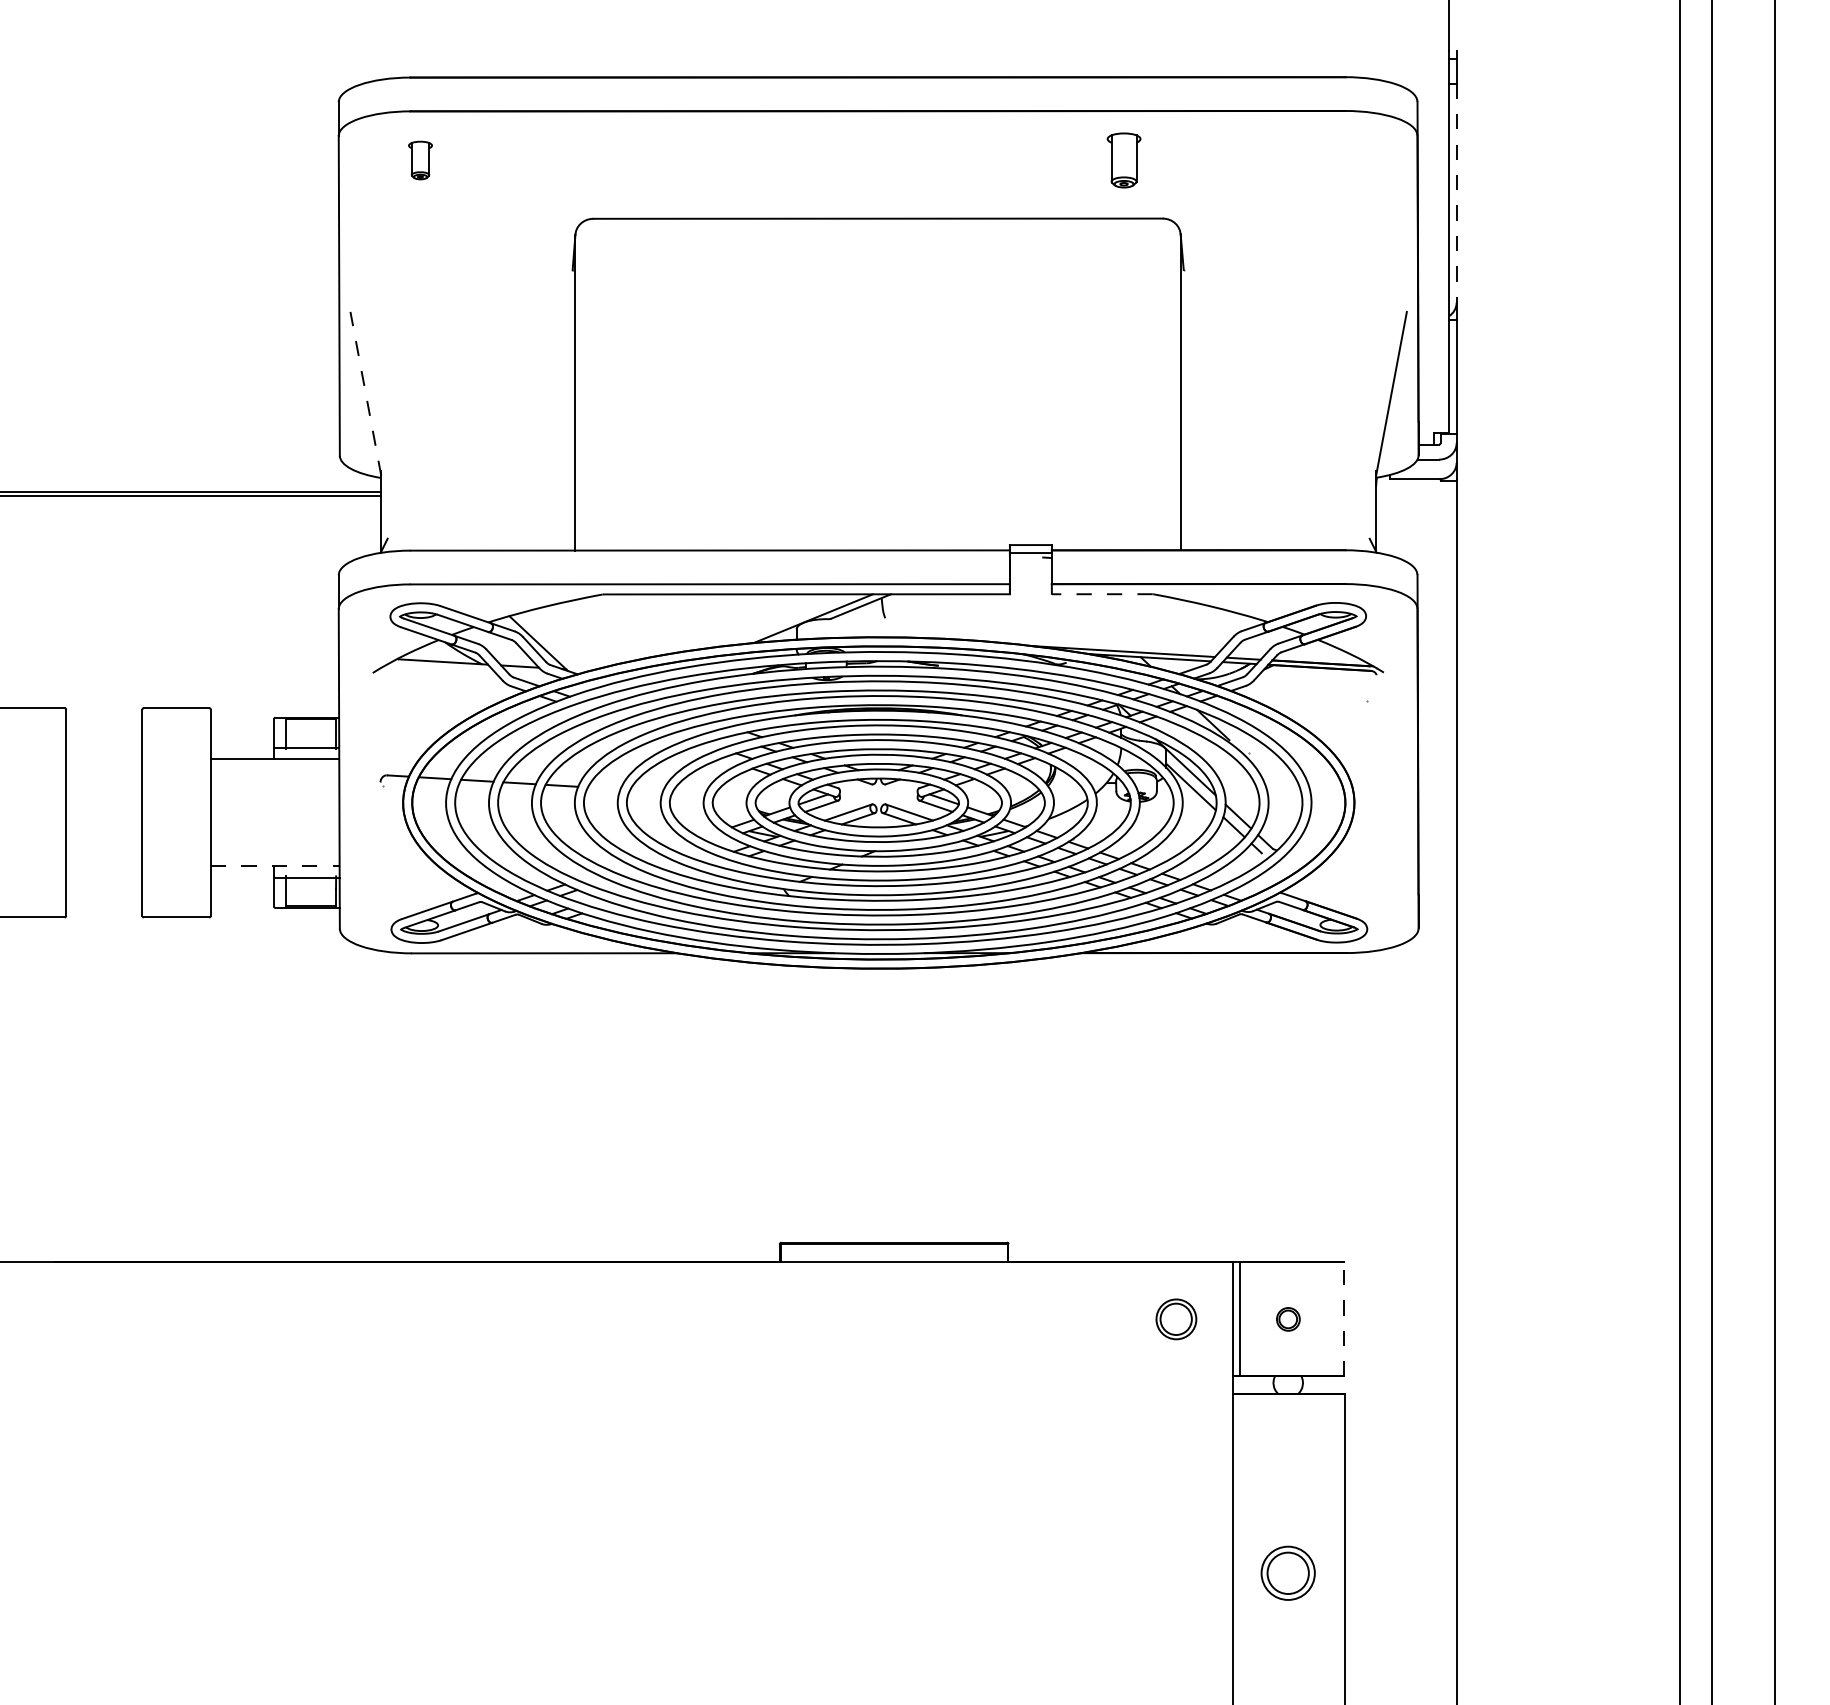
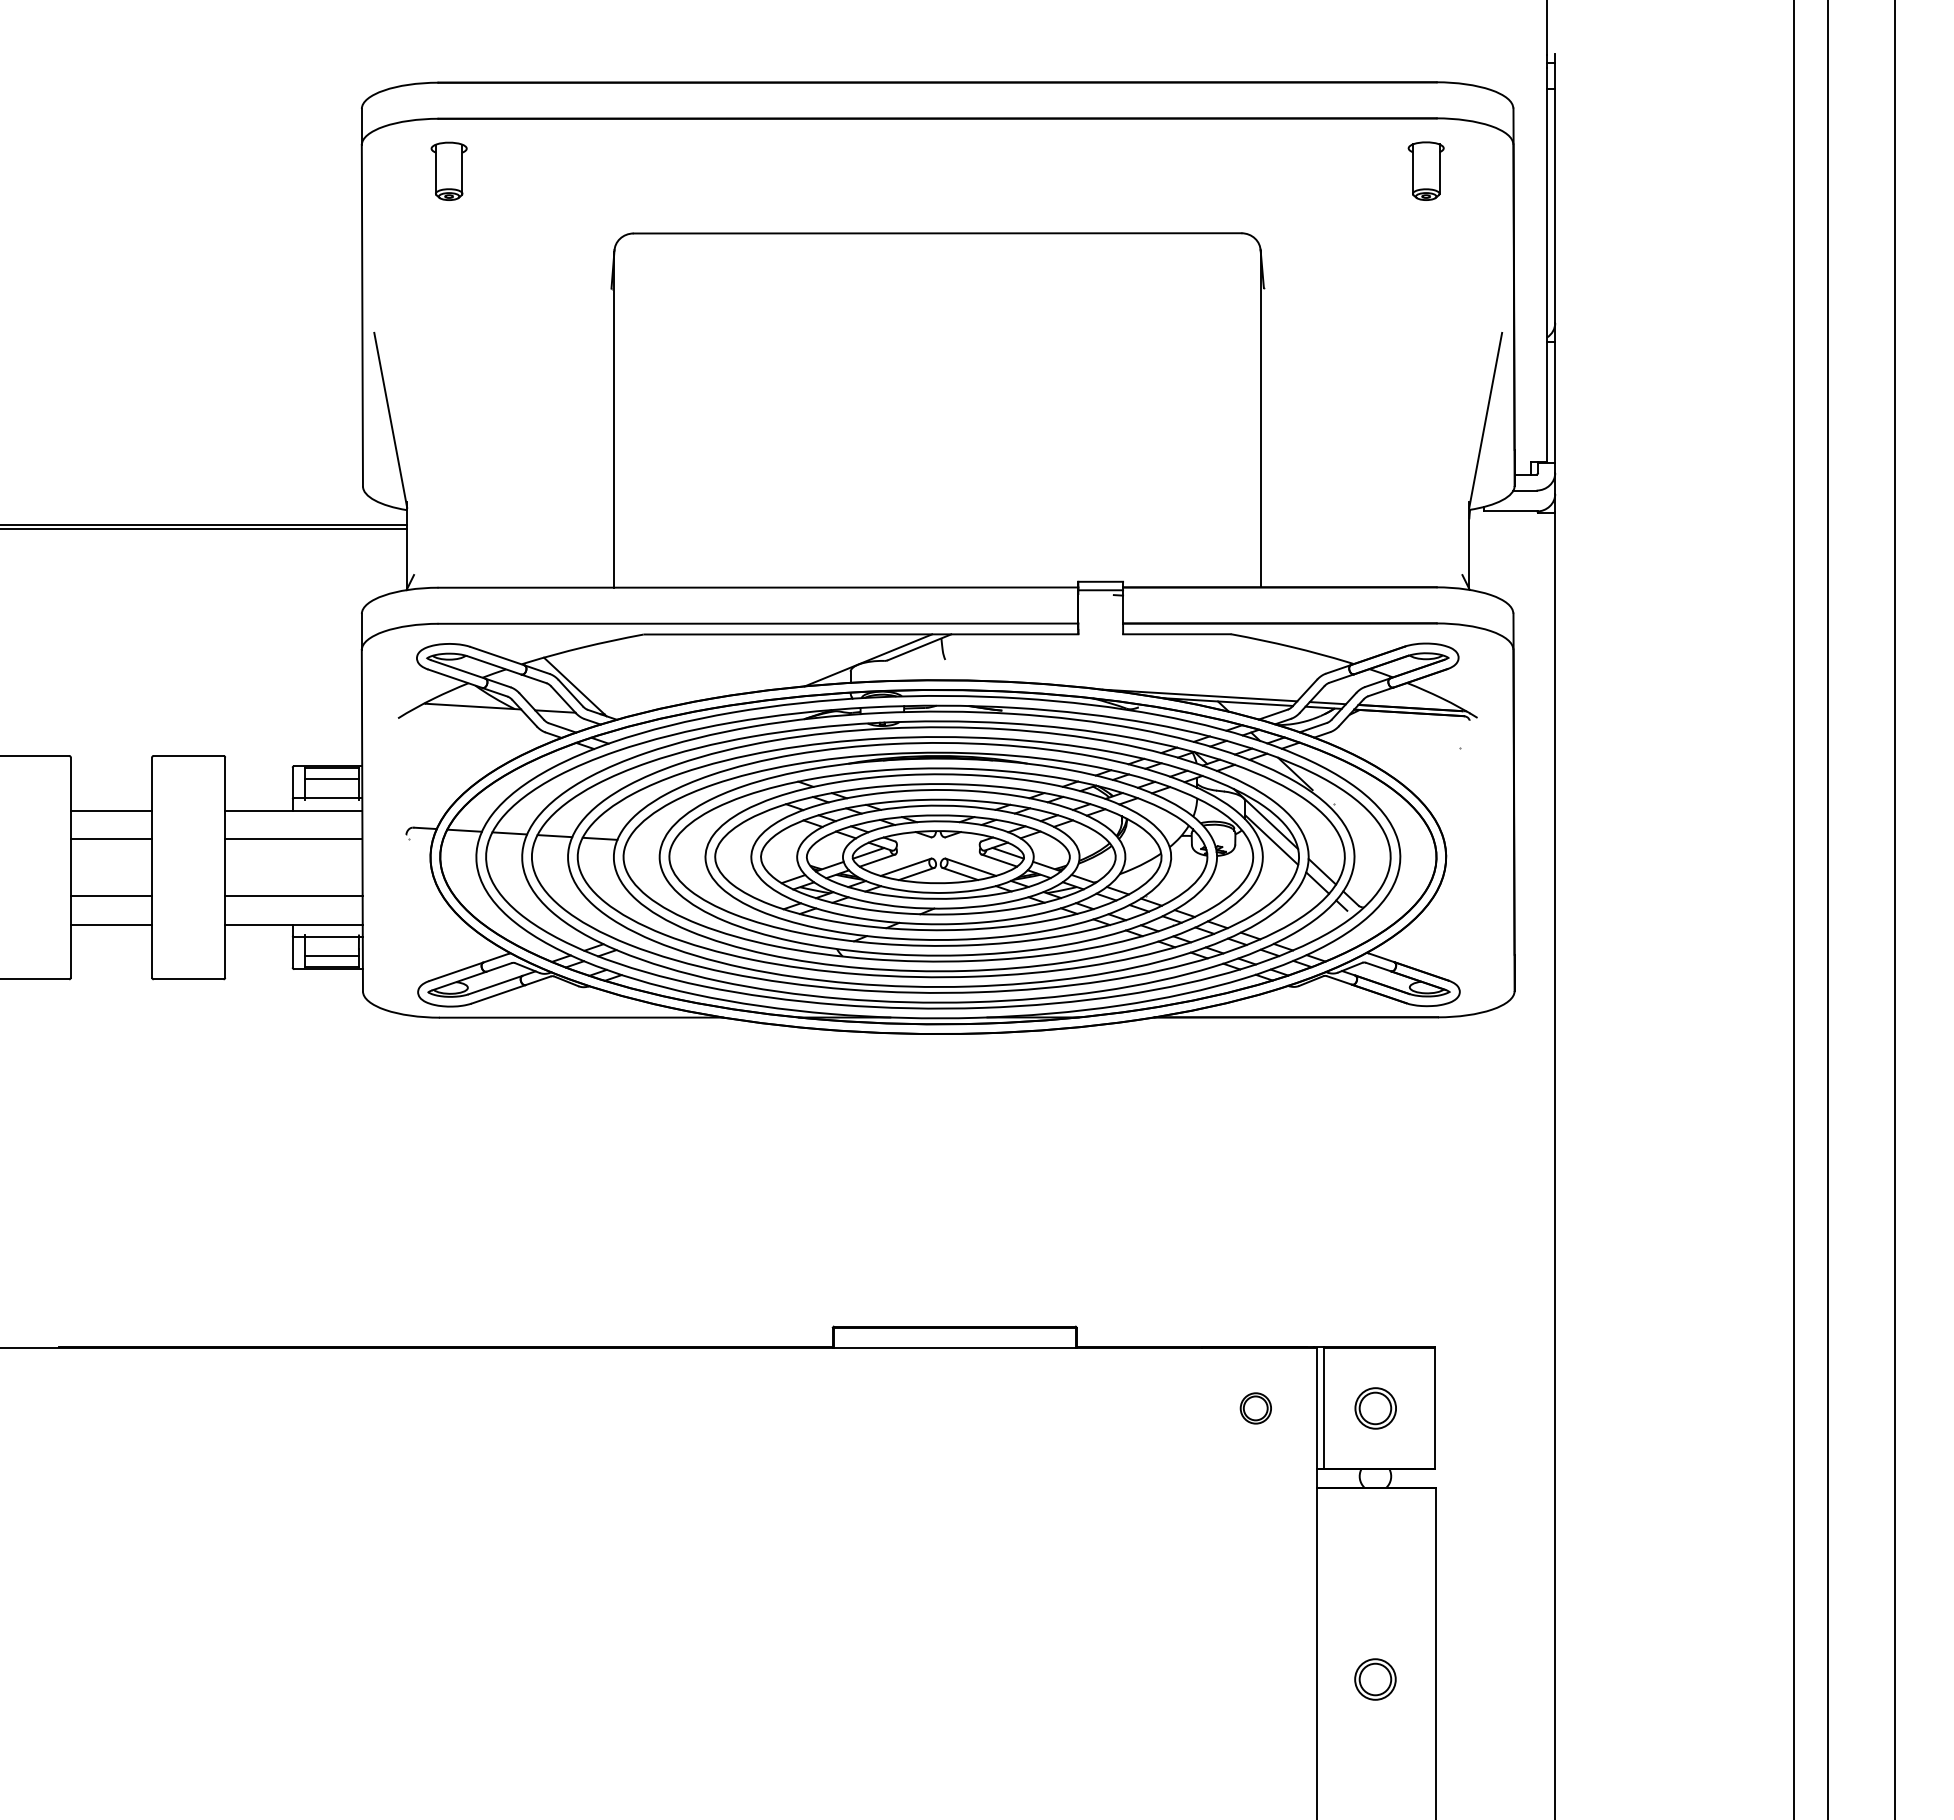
part: (419, 159) -> (448, 170), size x1.43
part: (1123, 159) -> (1425, 170), moved
line: (1456, 193) -> (1555, 206), dashed -> solid
line: (365, 393) -> (390, 420), dashed -> solid
line: (1101, 594) -> (1176, 634), dashed -> solid
line: (310, 730) -> (331, 779), added
line: (104, 759) -> (111, 810), added
line: (104, 786) -> (111, 839), added
line: (274, 786) -> (293, 839), added
line: (104, 839) -> (111, 896), added
line: (274, 839) -> (293, 896), added
line: (104, 866) -> (111, 924), added
line: (275, 866) -> (294, 924), dashed -> solid
line: (310, 896) -> (331, 956), added
part: (1175, 1319) -> (1255, 1408), size x0.71
part: (1288, 1319) -> (1375, 1408), size x1.67
line: (1344, 1319) -> (1435, 1408), dashed -> solid
part: (1288, 1573) -> (1375, 1679), size x0.71

